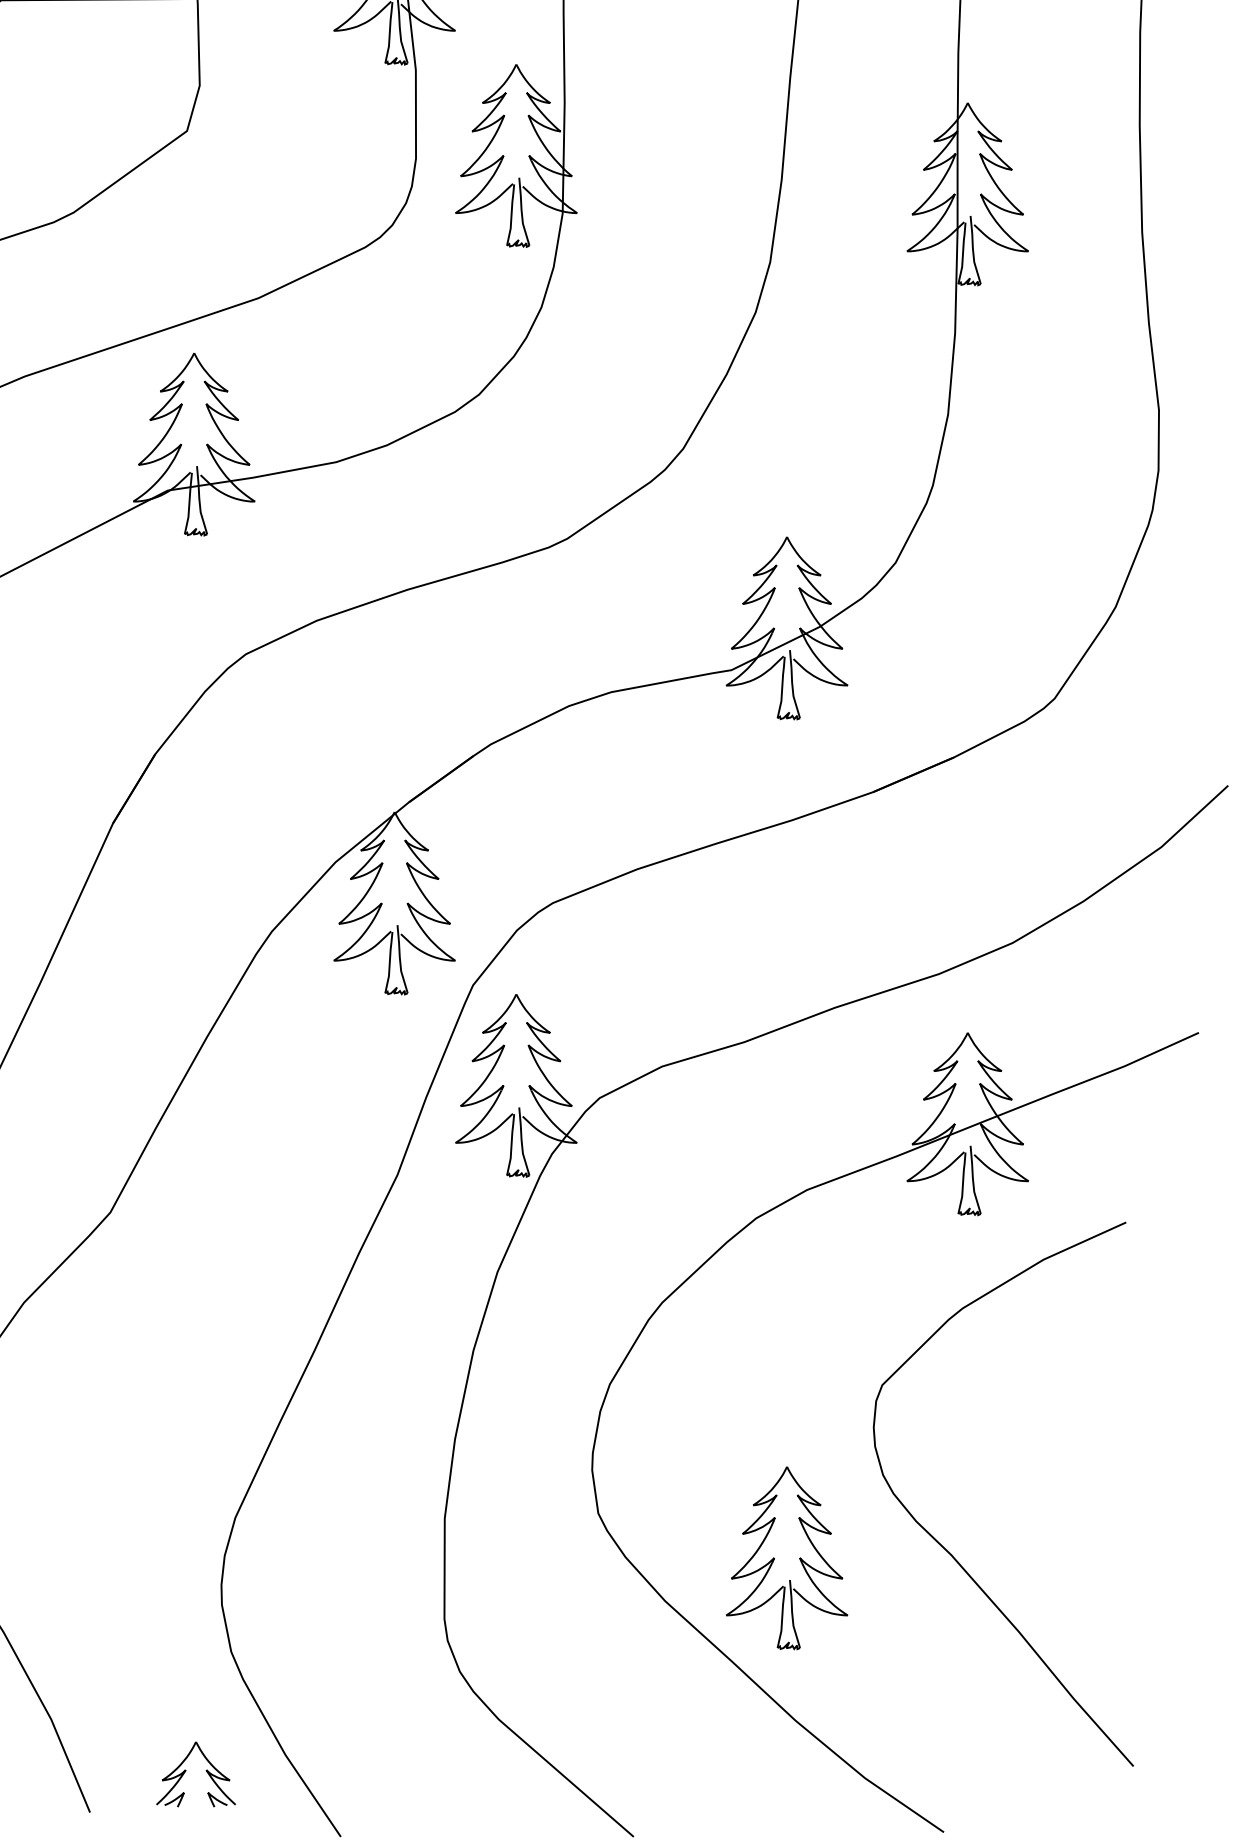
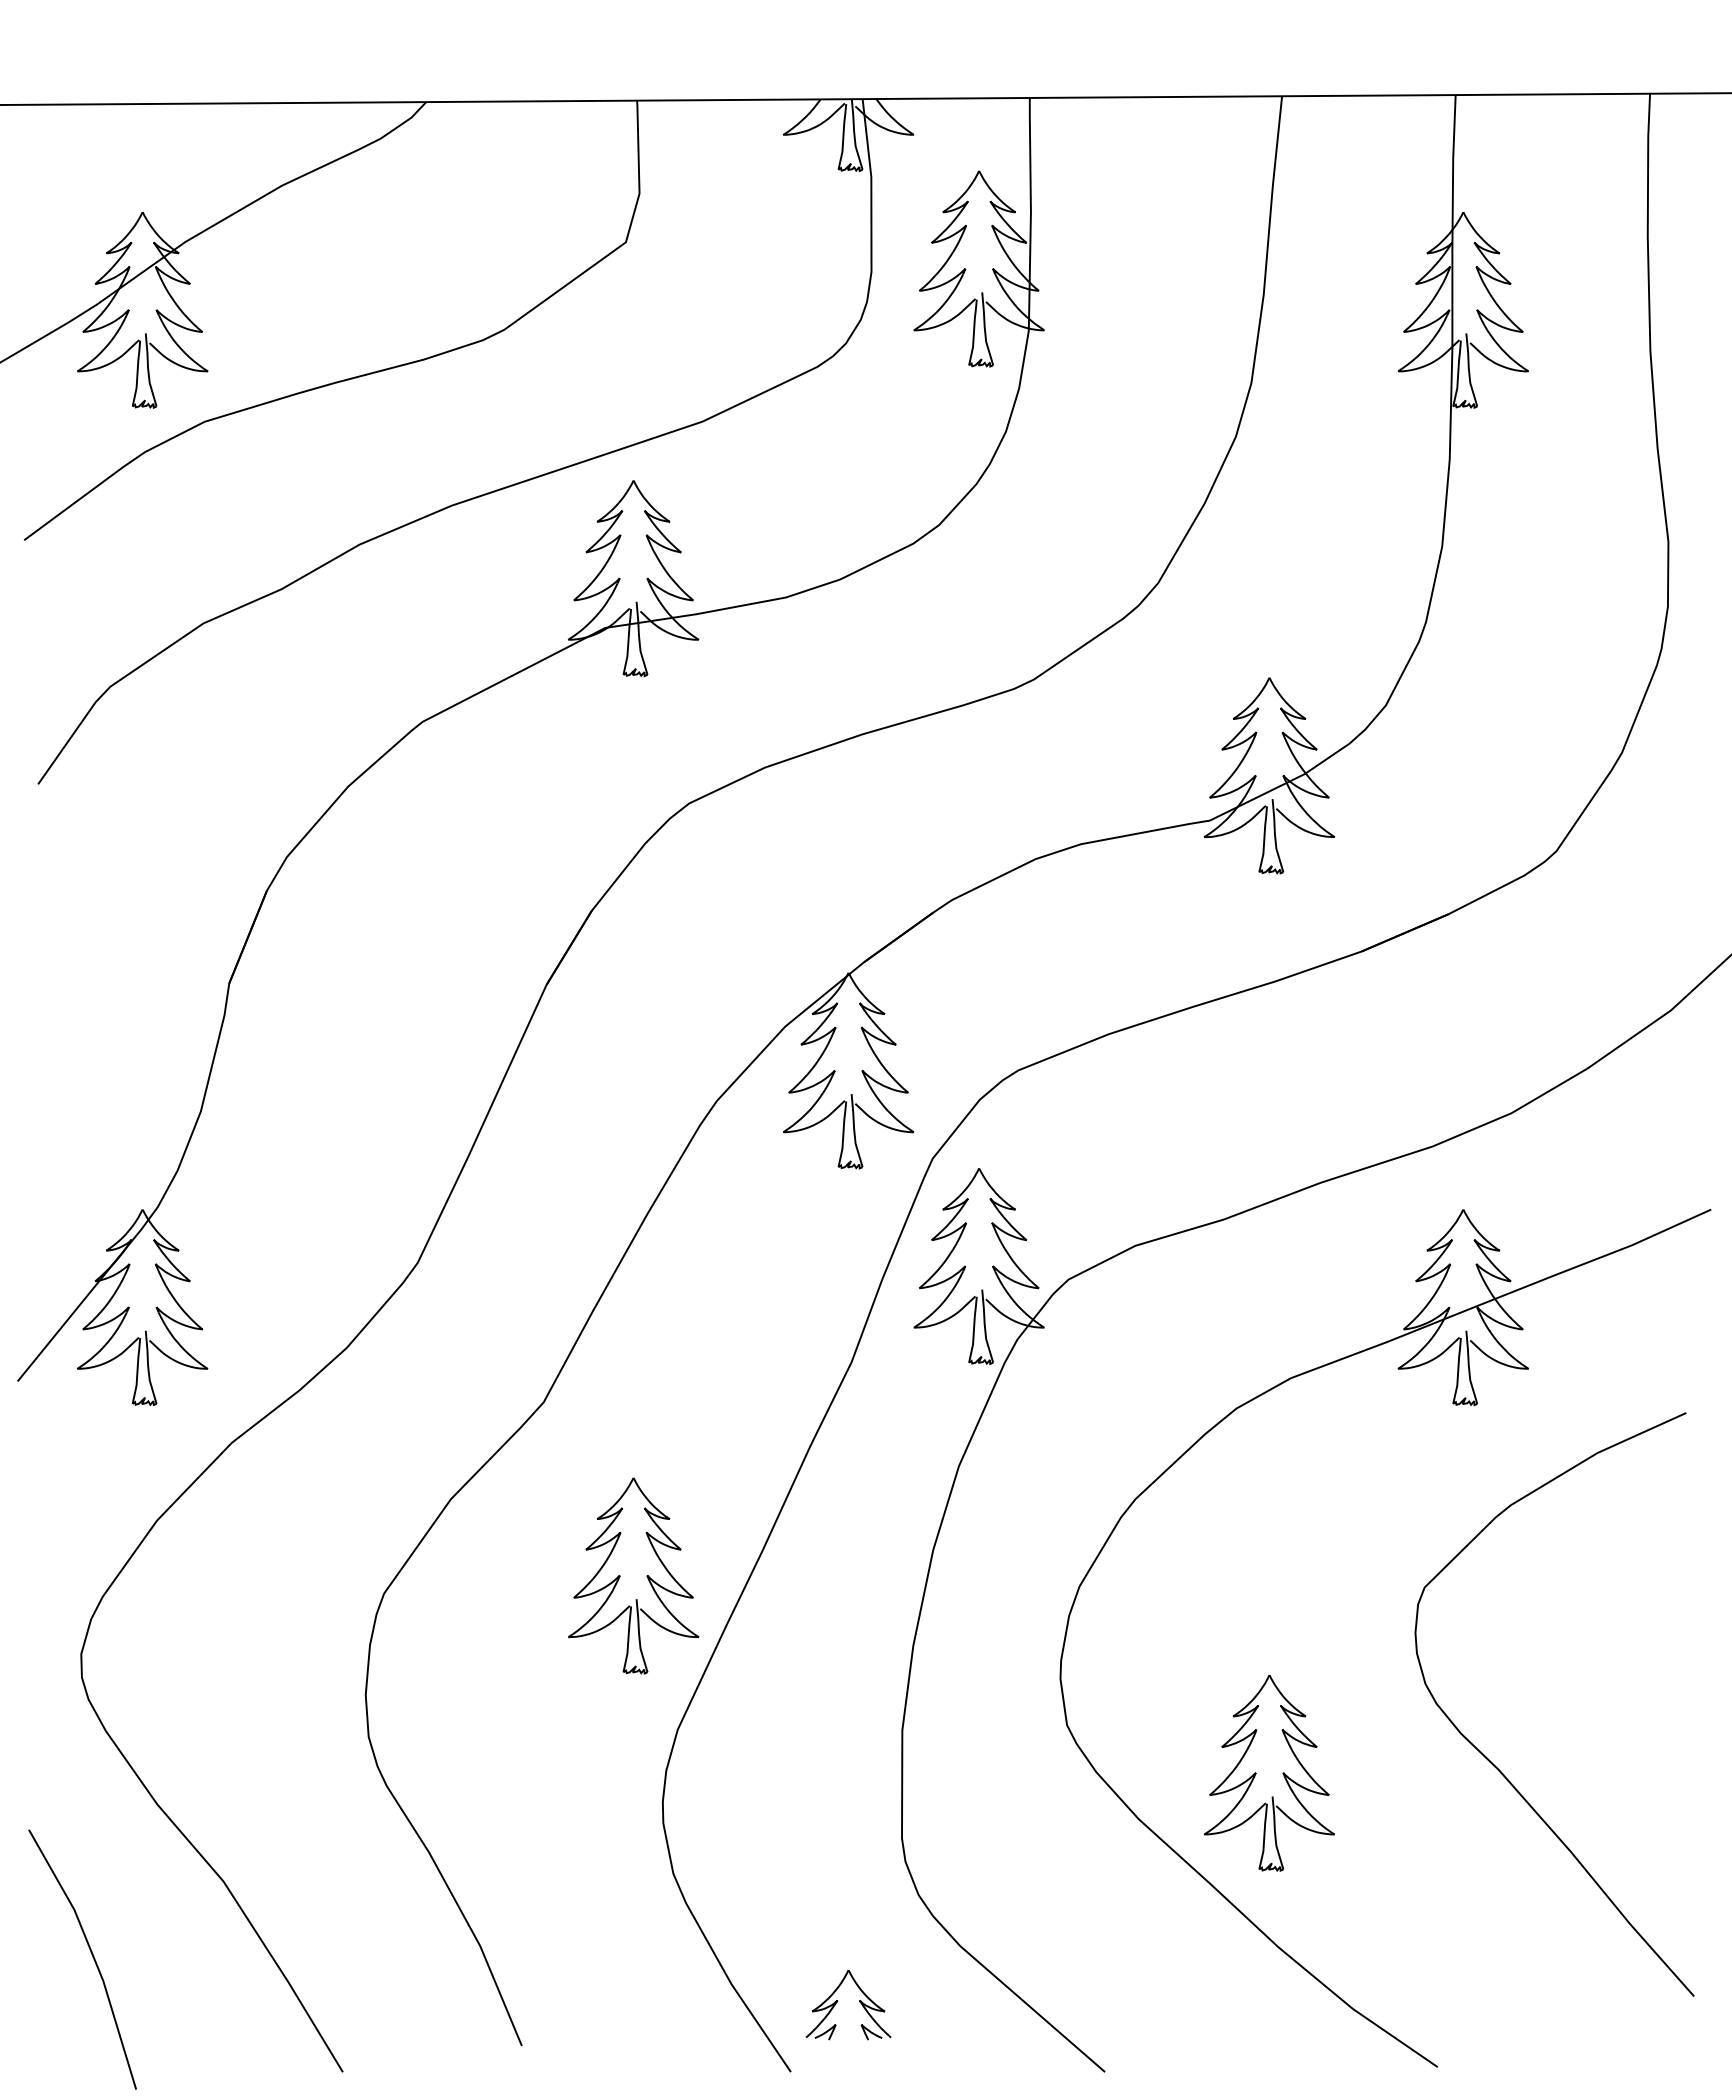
part: (182, 1373) -> (620, 1575), added
curve: (947, 1550) -> (1494, 1764), moved
part: (186, 1771) -> (838, 2001), moved

